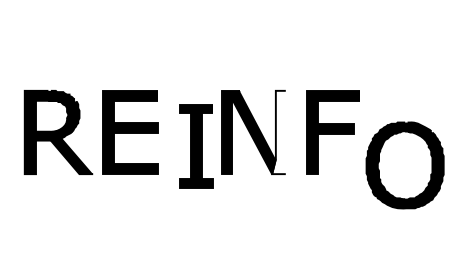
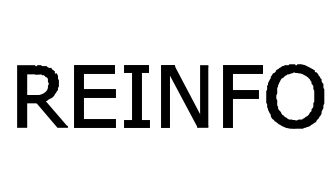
fill: (279, 132) -> (203, 96), added
part: (195, 146) -> (136, 96), moved
part: (405, 165) -> (295, 96), moved

